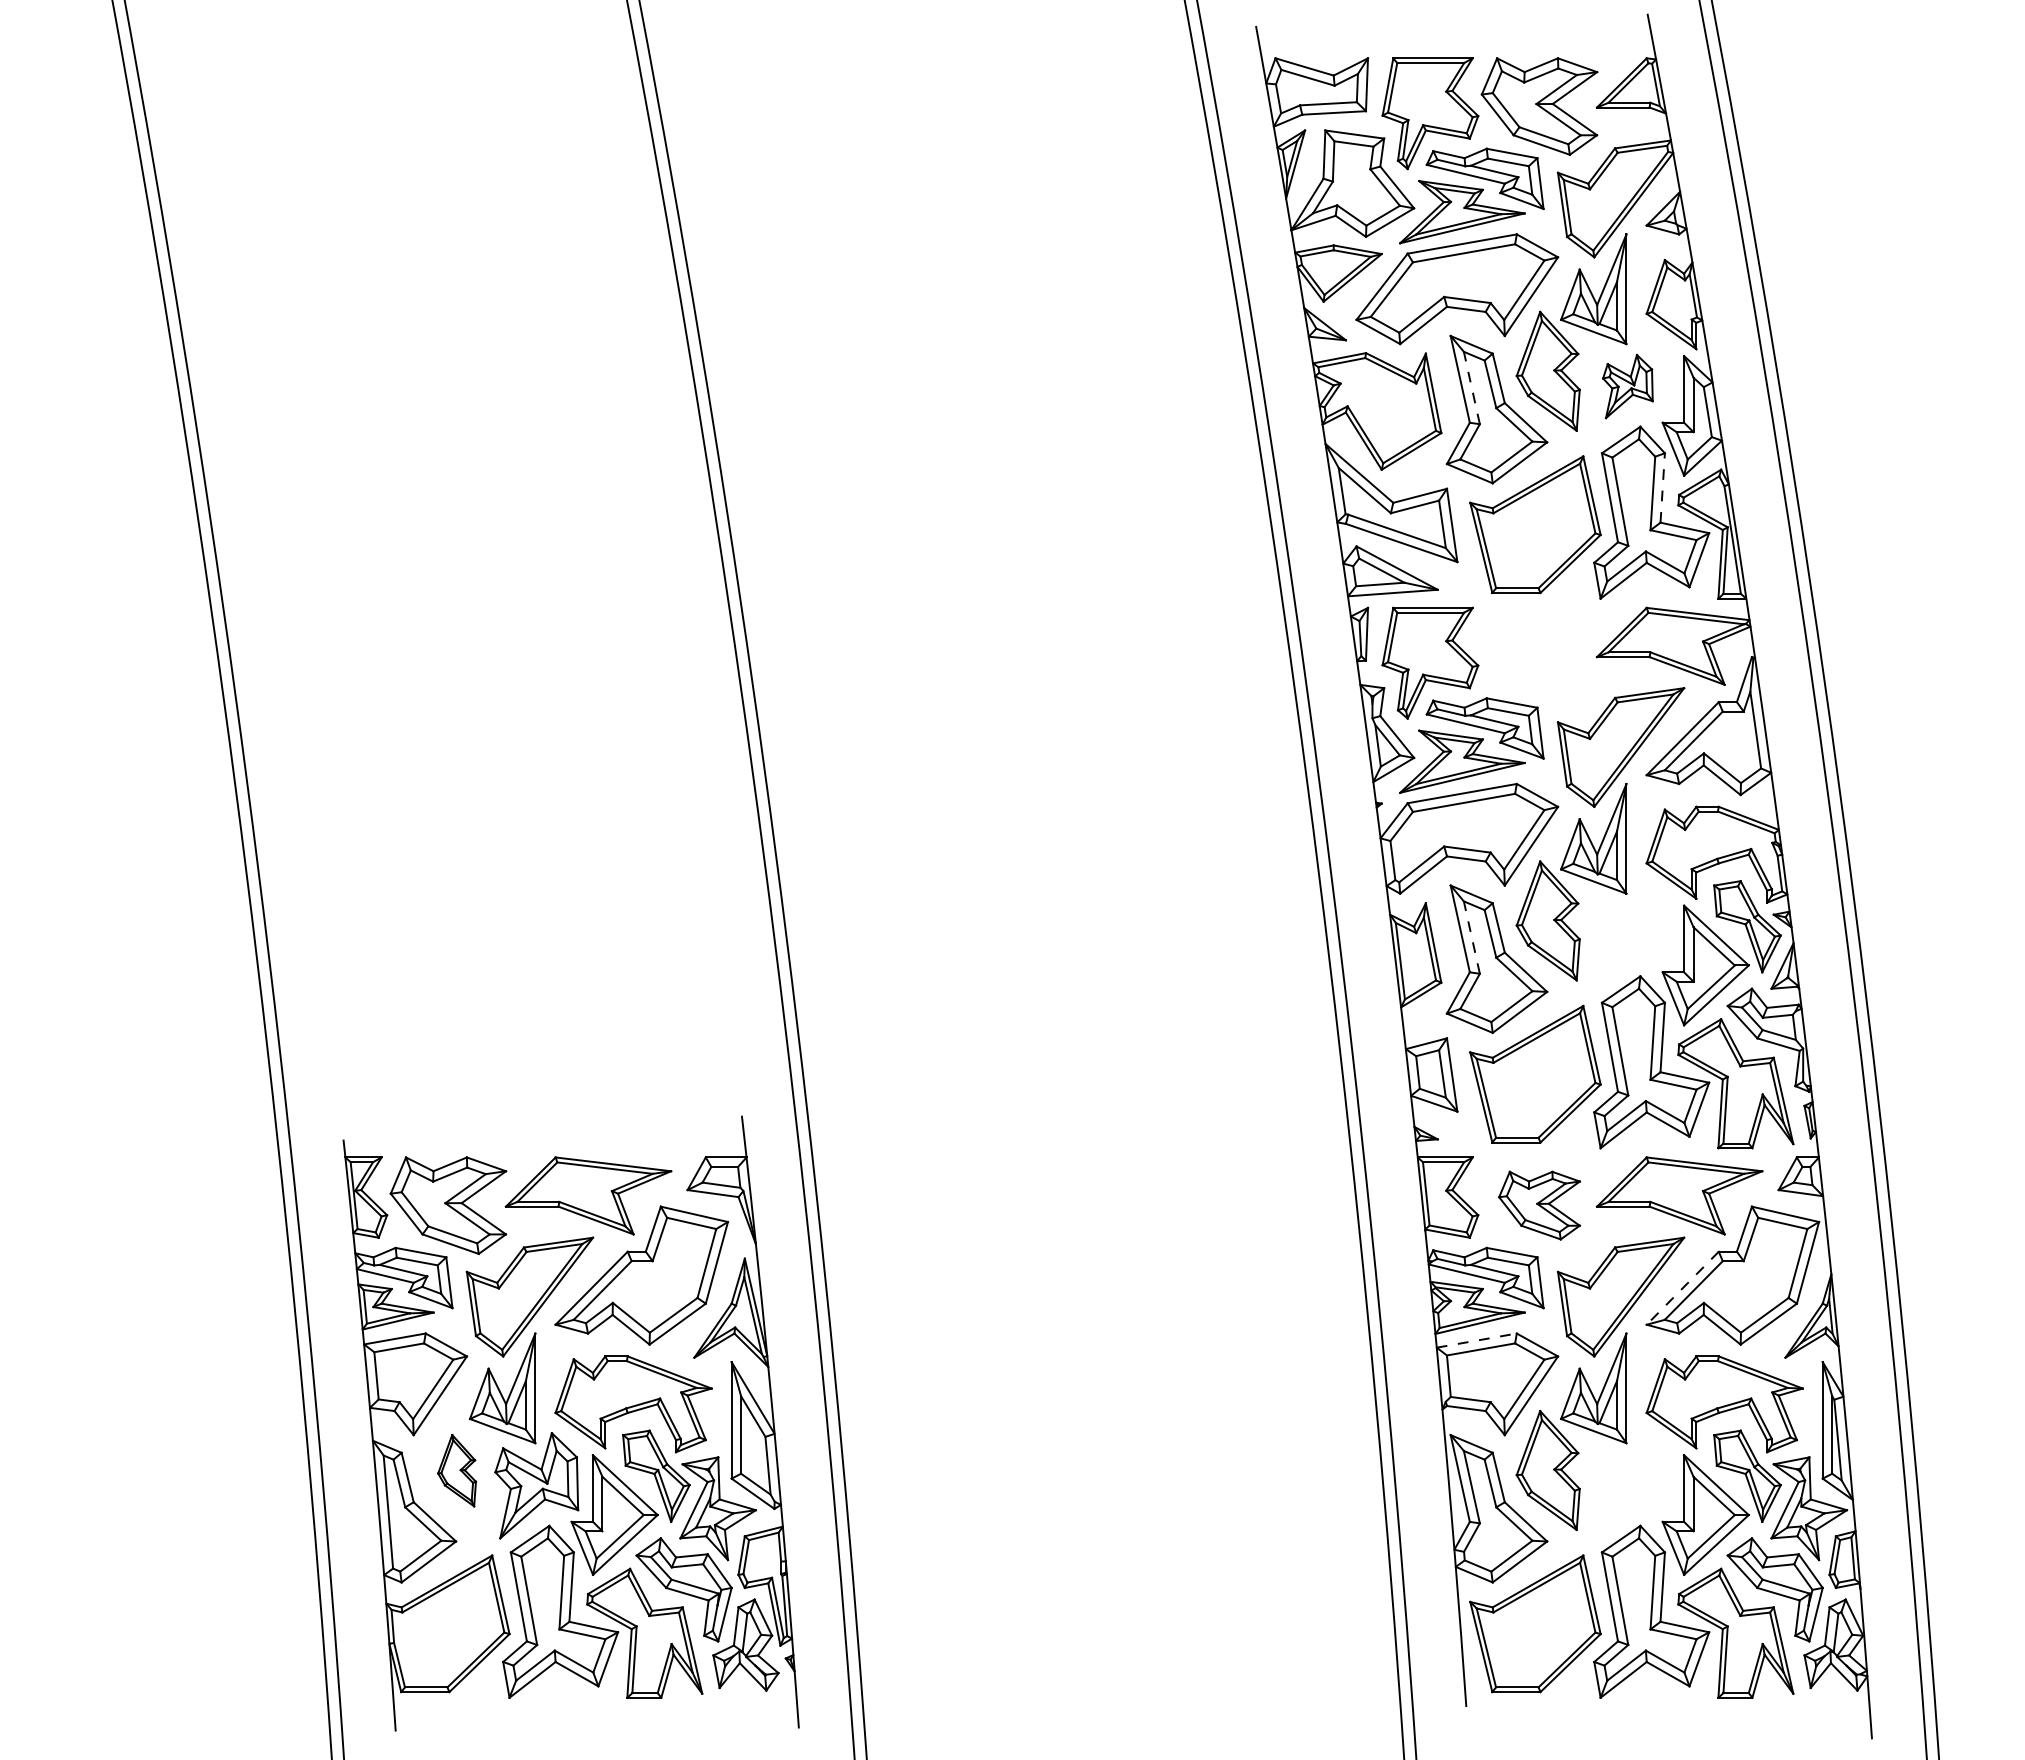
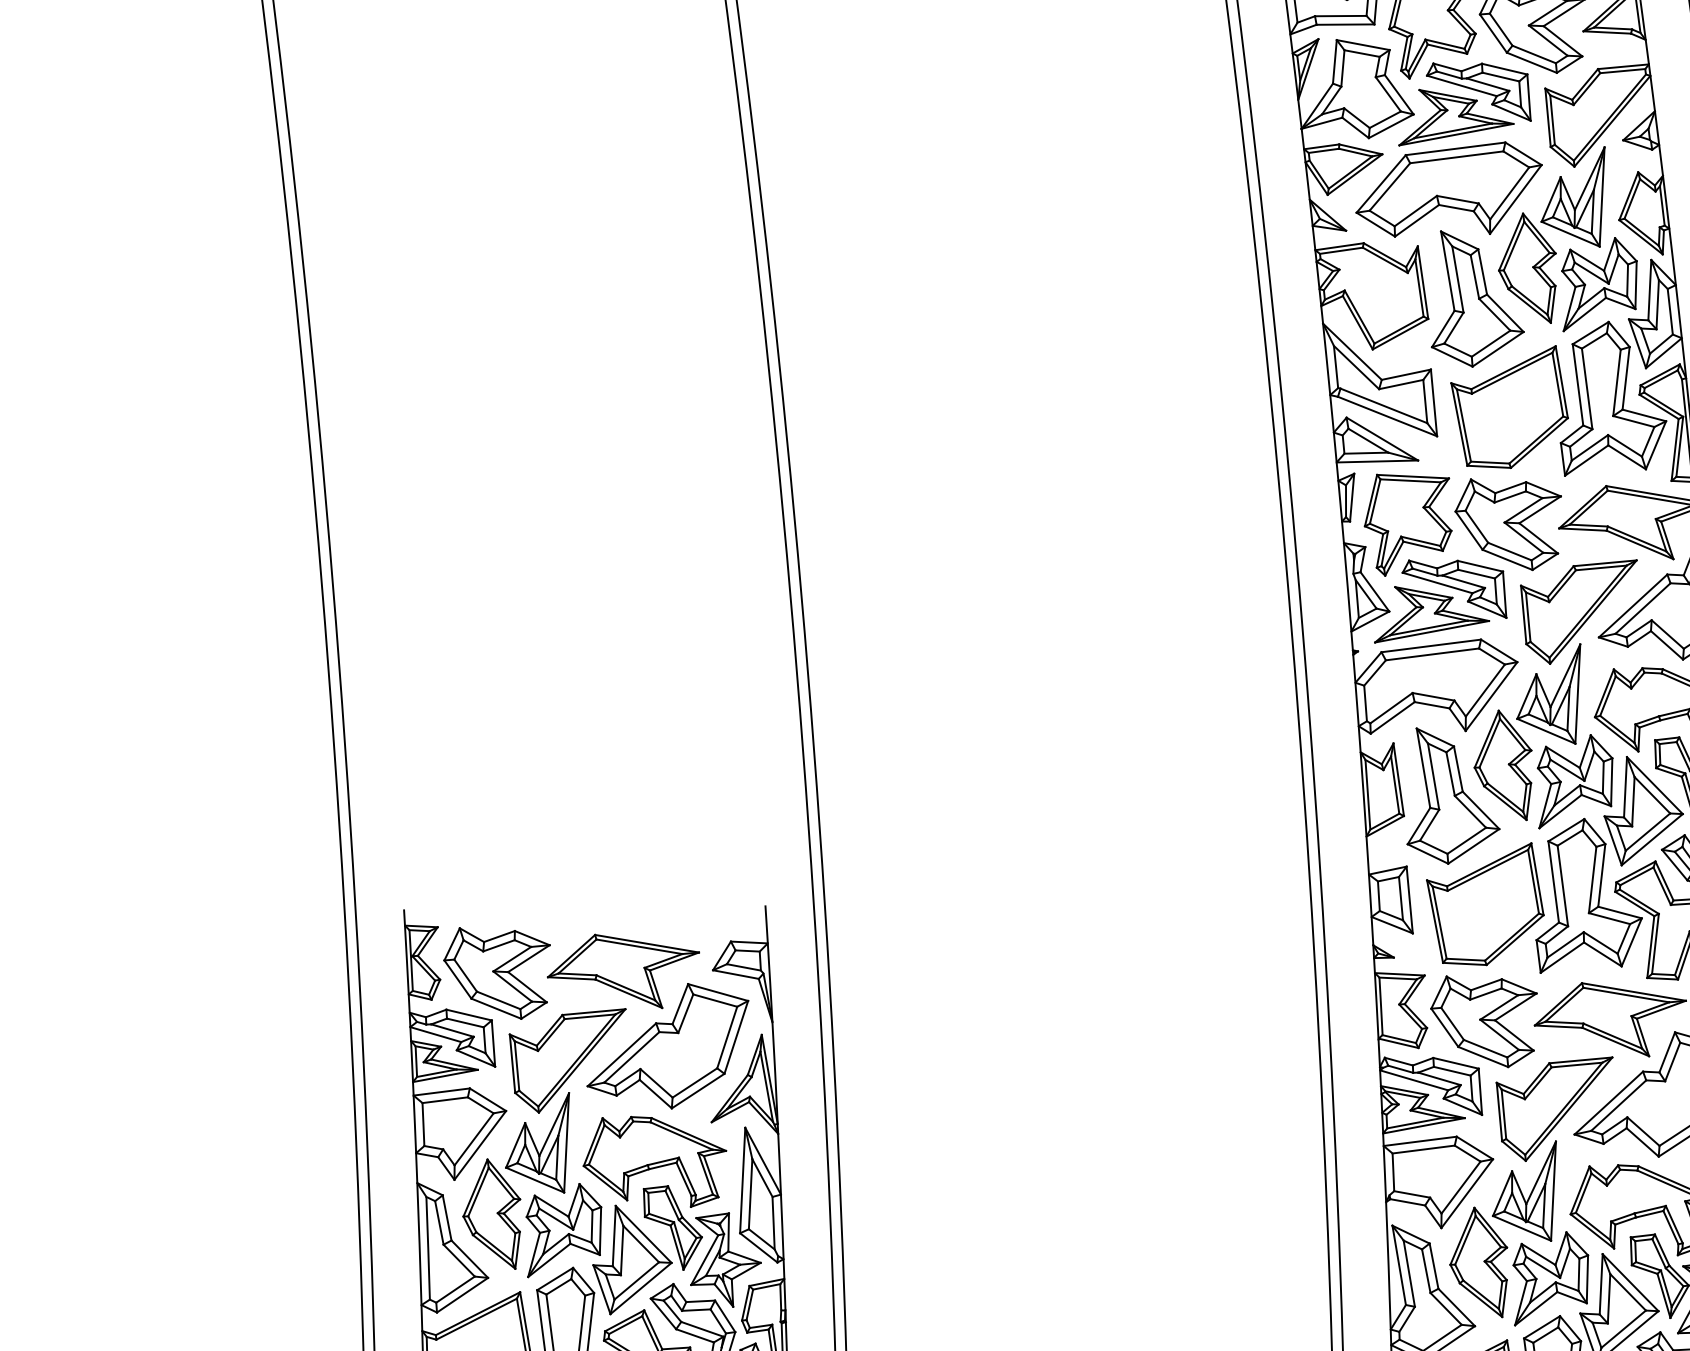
part: (1627, 386) -> (1598, 285), size x1.67
line: (1471, 387) -> (1457, 279), dashed -> solid
line: (1662, 487) -> (1625, 377), dashed -> solid
part: (1539, 655) -> (1507, 524), added
part: (1627, 935) -> (1574, 781), added
line: (1471, 937) -> (1433, 776), dashed -> solid
part: (1539, 1205) -> (1482, 1021), size x1.43
line: (1682, 1288) -> (1608, 1103), dashed -> solid
line: (1476, 1340) -> (1419, 1141), dashed -> solid
part: (456, 1470) -> (491, 1213), size x1.67
part: (1627, 1485) -> (1550, 1279), added

